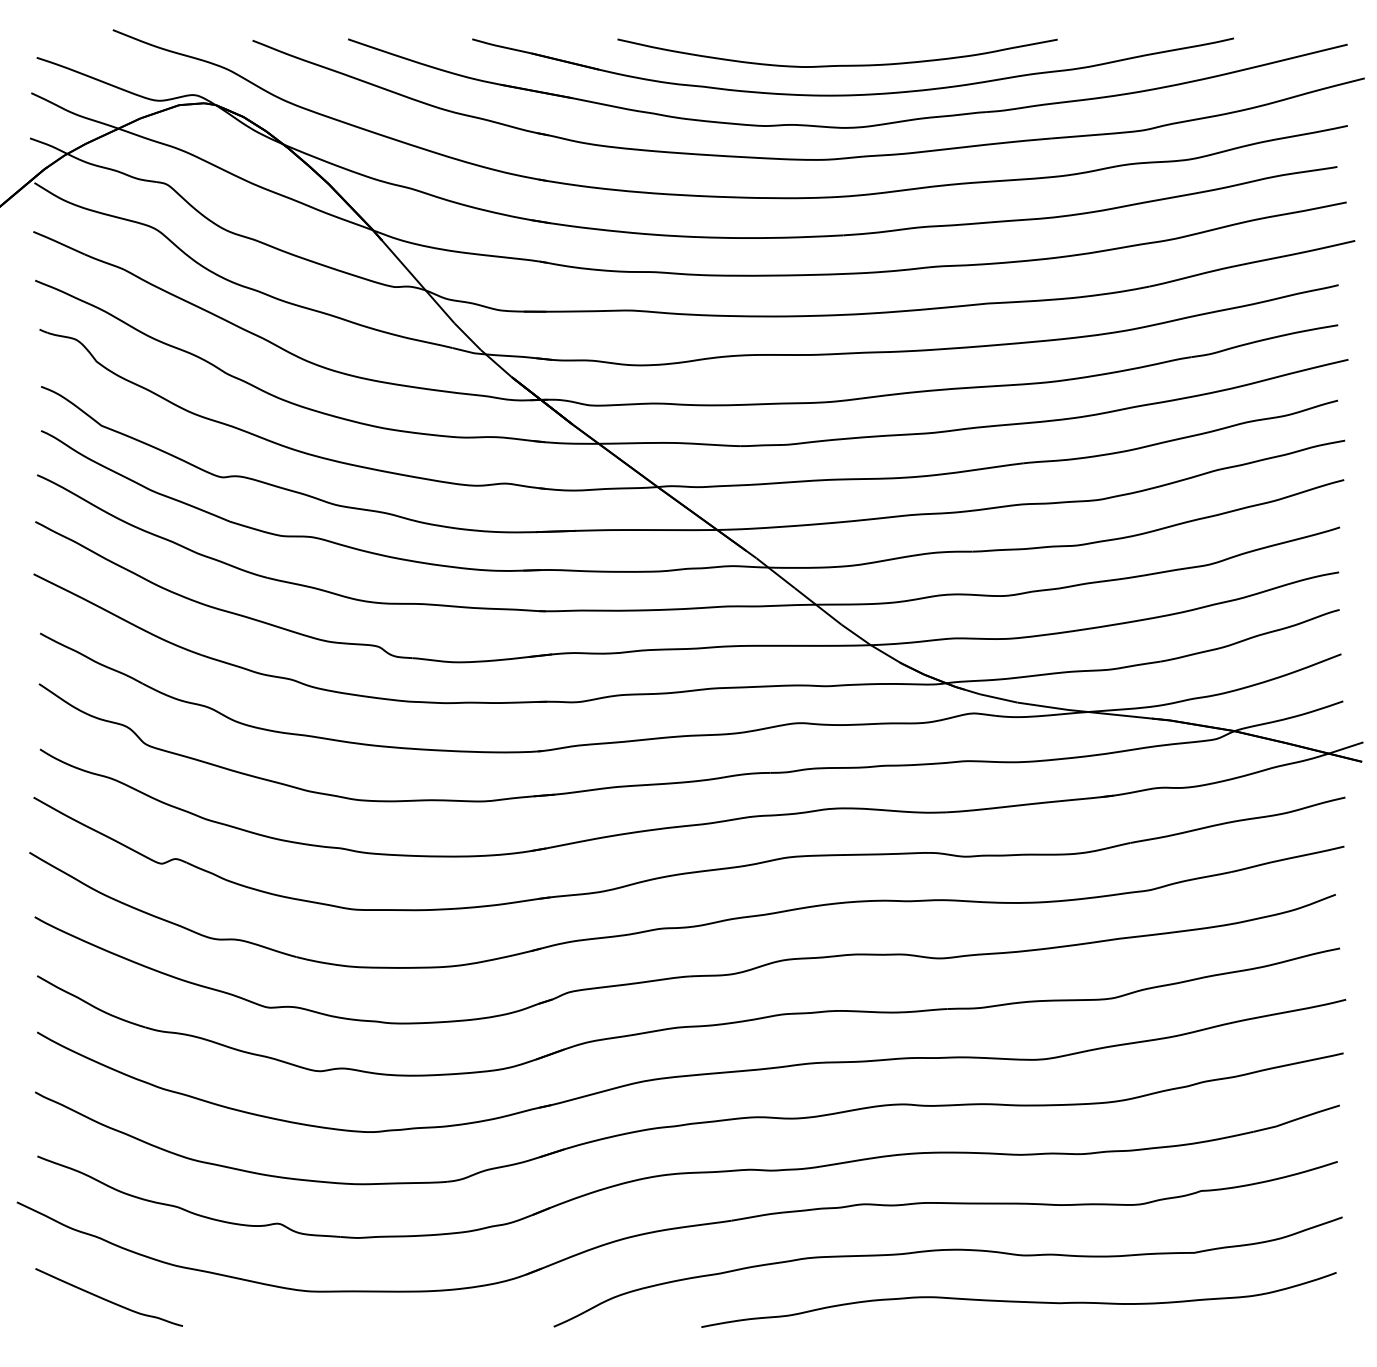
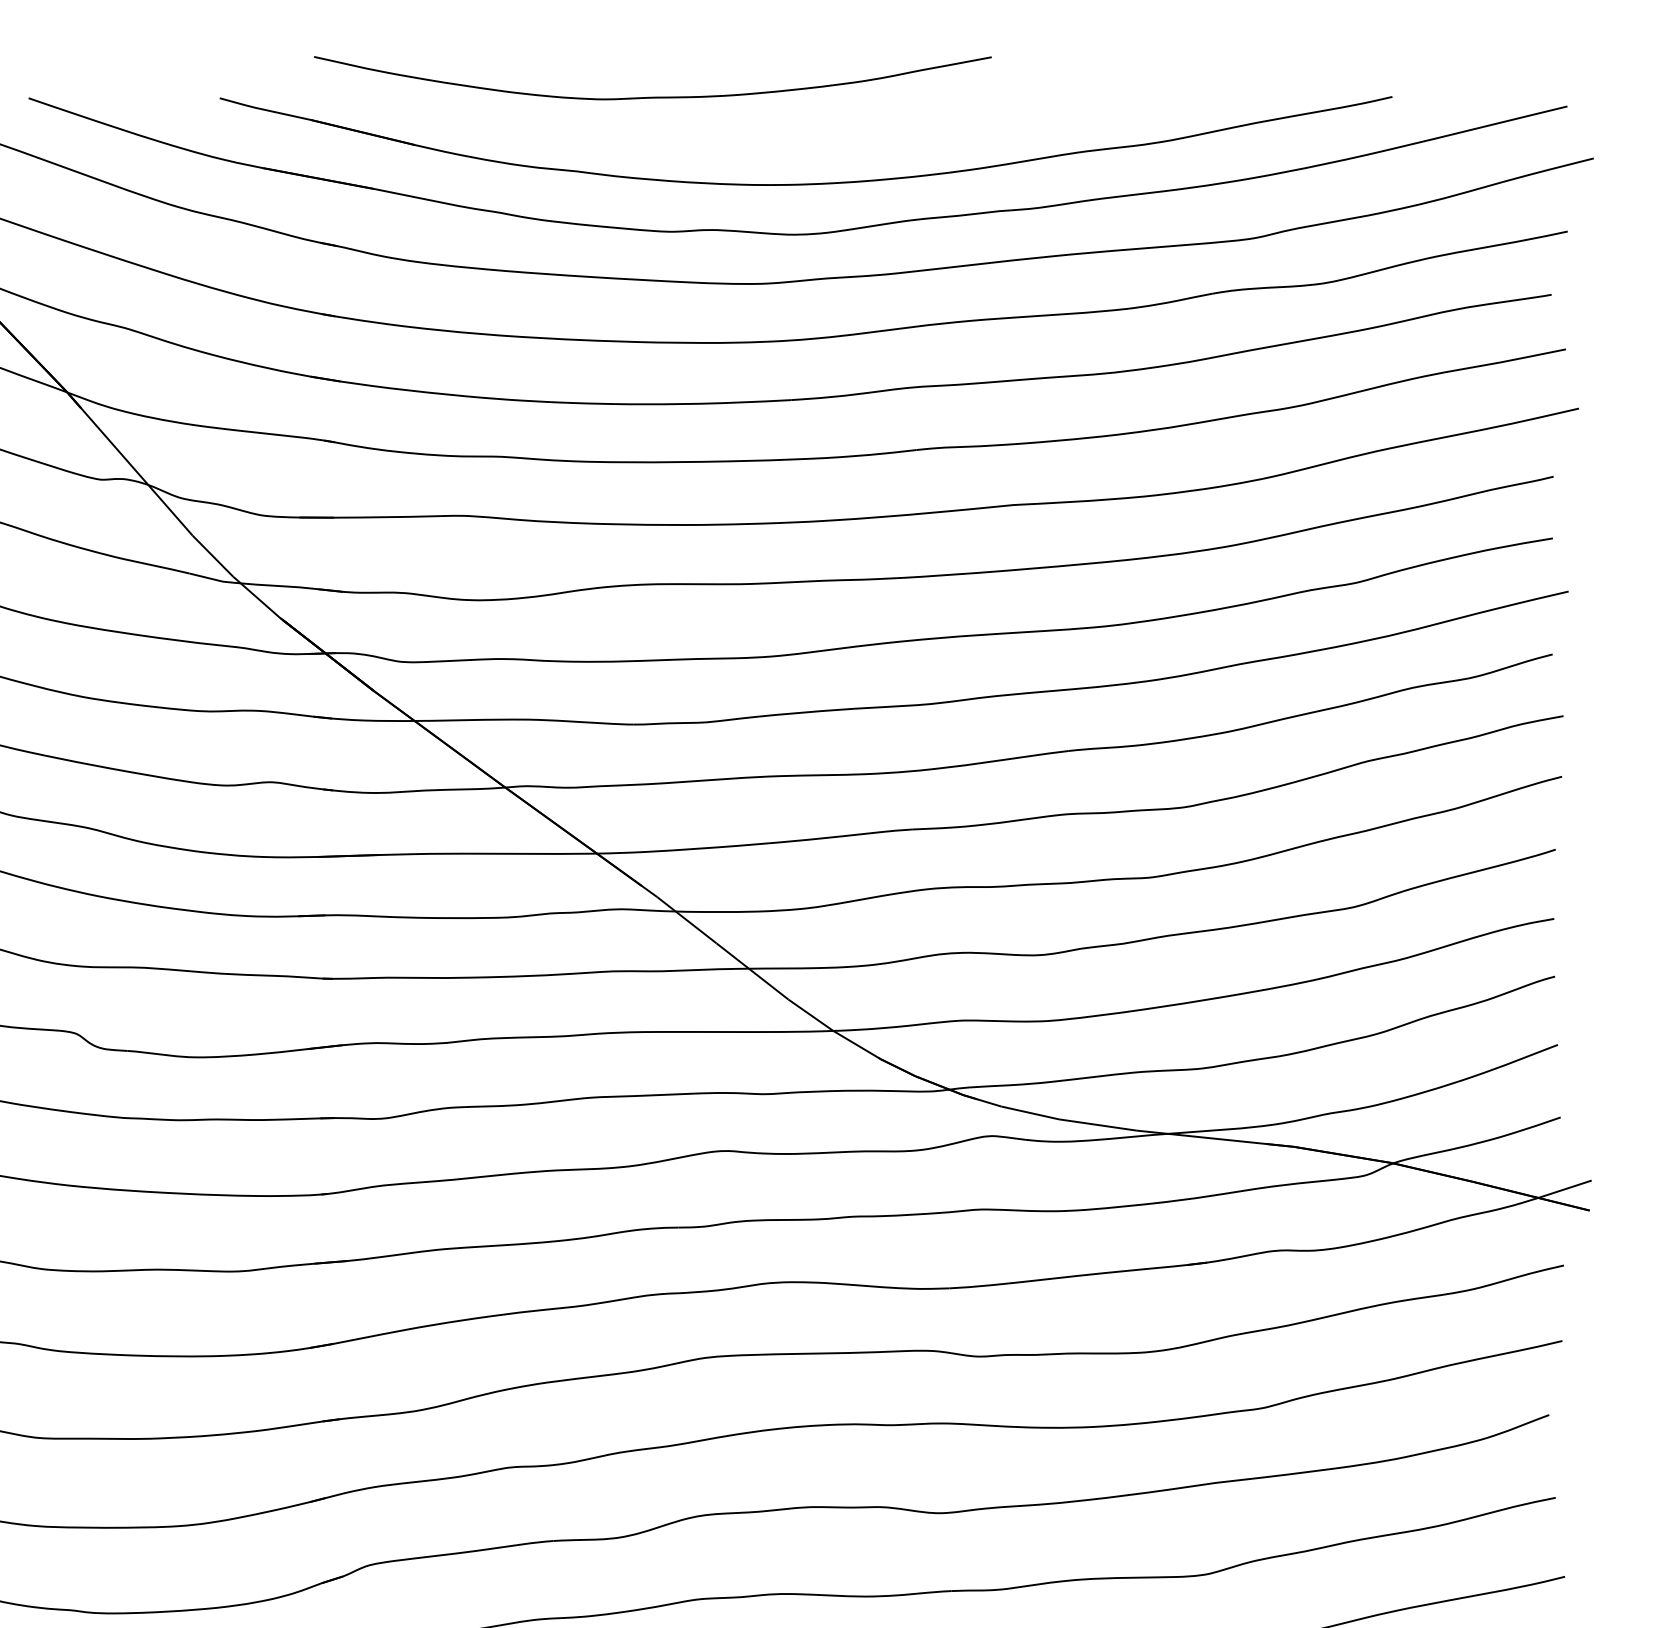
curve: (842, 64) -> (660, 95), moved

